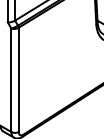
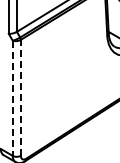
line: (18, 79) -> (20, 97), solid -> dashed
line: (11, 80) -> (12, 98), solid -> dashed

